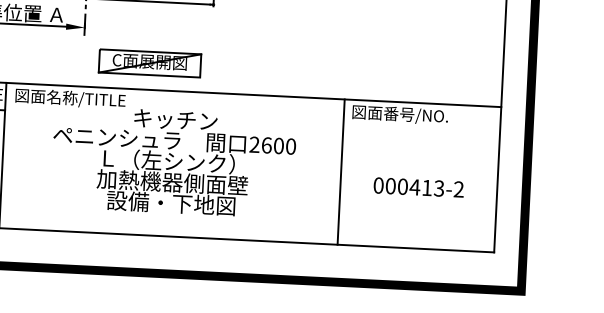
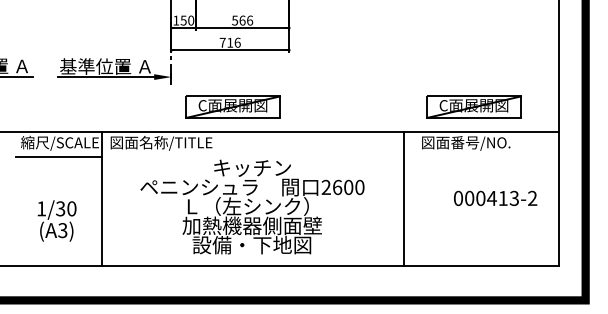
part: (410, 75) -> (473, 106), added
text: (173, 161) -> (252, 206), moved
line: (341, 171) -> (404, 198), moved
text: (418, 186) -> (495, 197), moved

